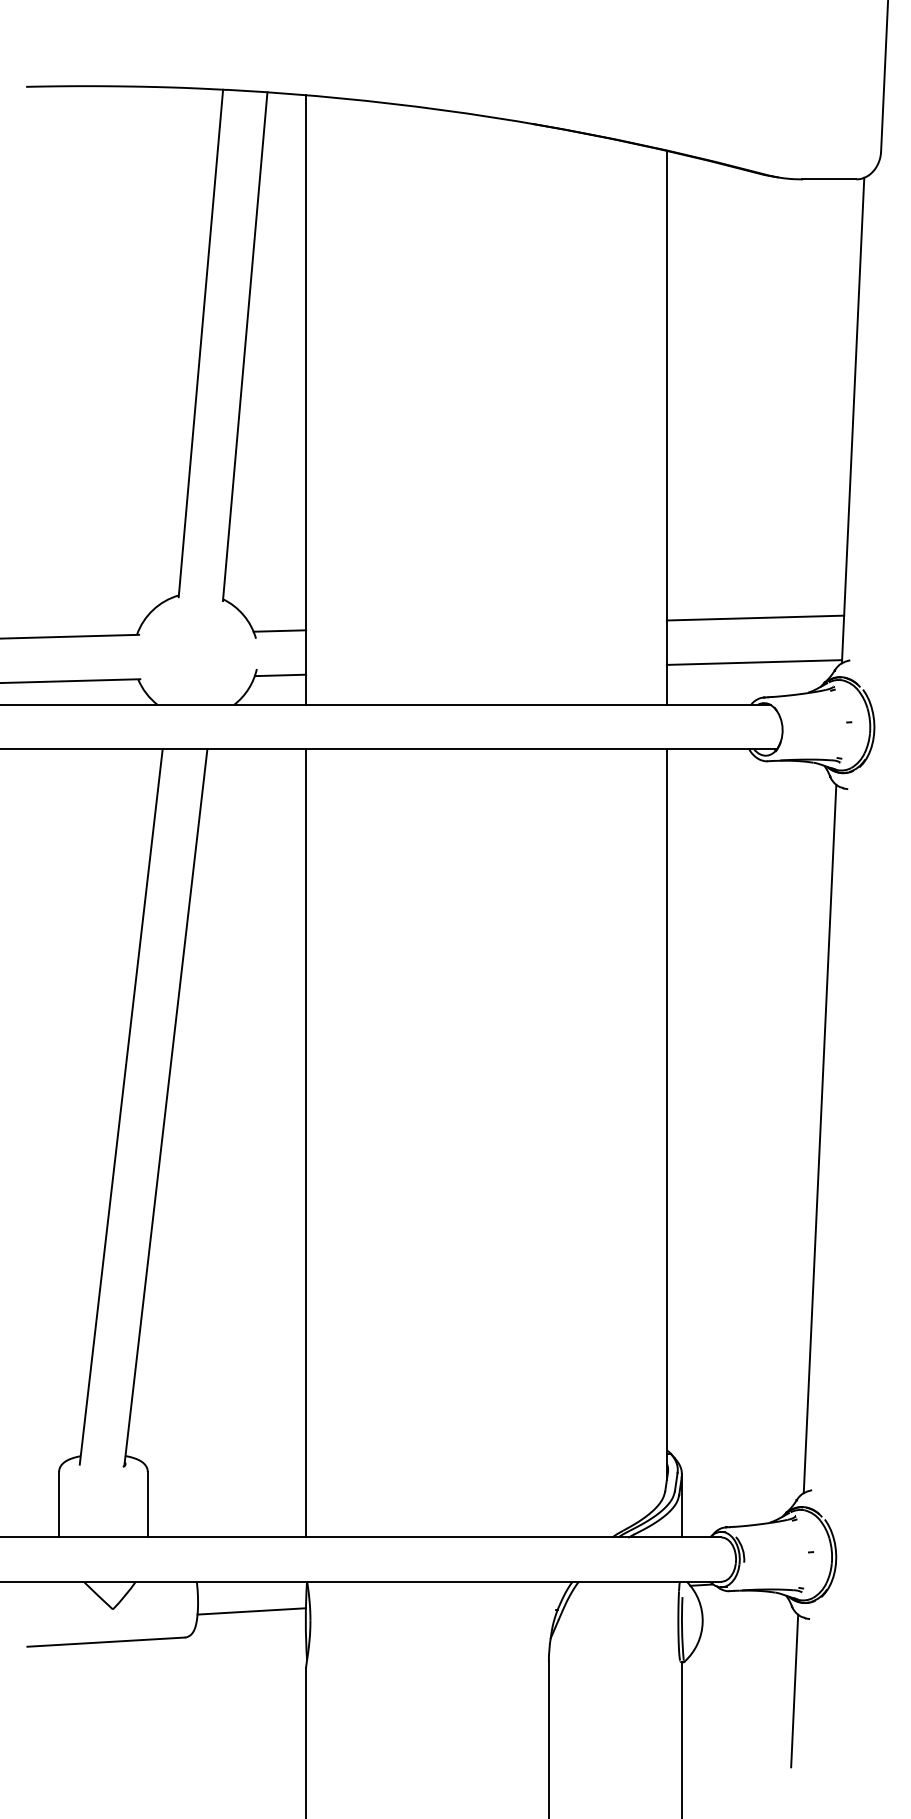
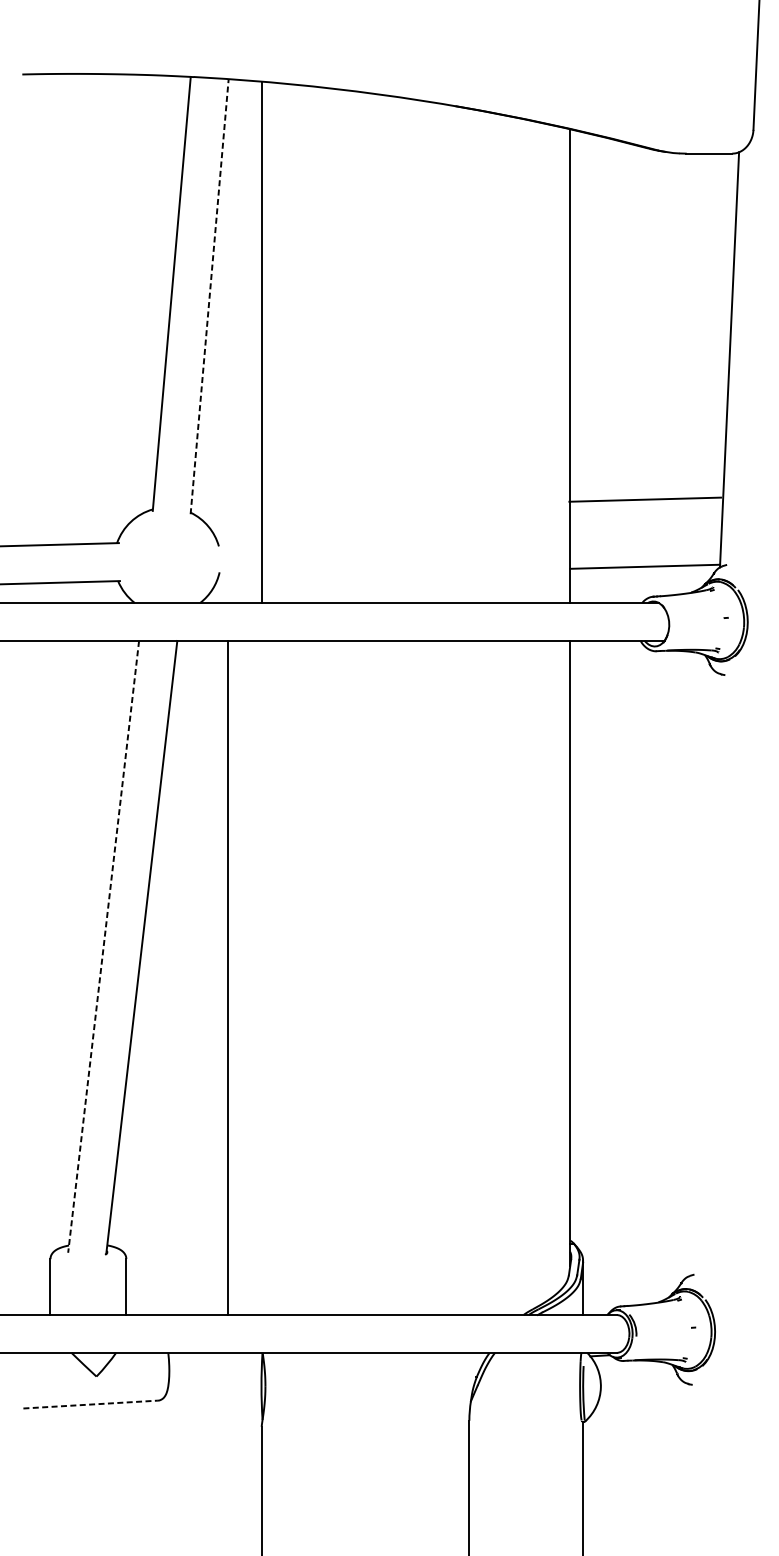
line: (245, 346) -> (209, 296), solid -> dashed
line: (755, 617) -> (645, 499), moved
line: (279, 630) -> (238, 539), removed
line: (280, 675) -> (239, 577), removed
line: (121, 1107) -> (103, 947), solid -> dashed
line: (819, 1138) -> (700, 973), removed
line: (306, 1143) -> (227, 978), moved
line: (251, 1611) -> (215, 1378), removed
line: (106, 1642) -> (91, 1404), solid -> dashed
line: (794, 1690) -> (679, 1445), removed

